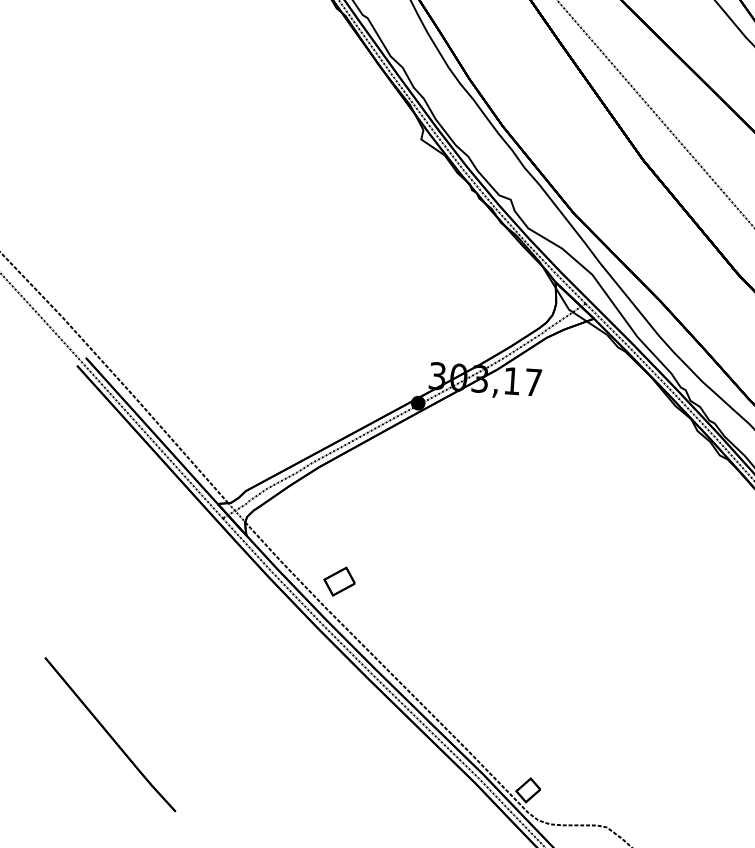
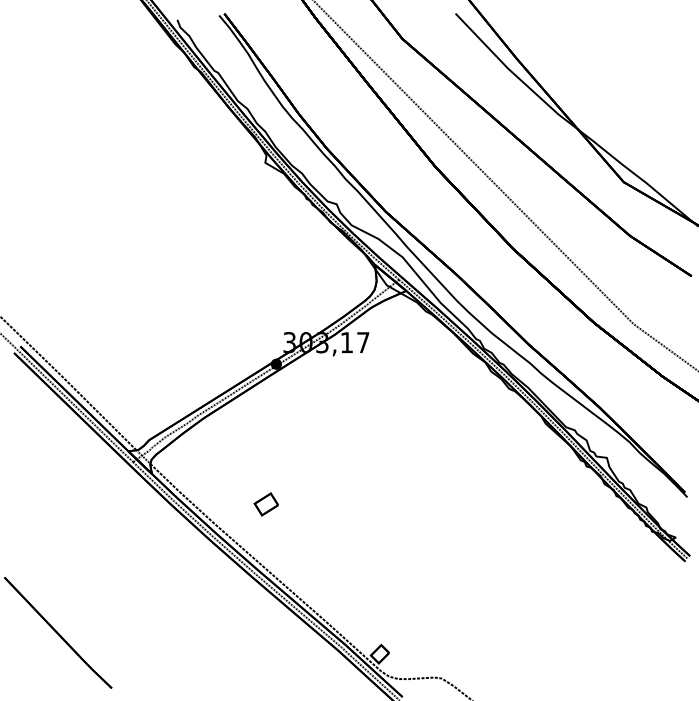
part: (338, 581) -> (265, 504), moved

